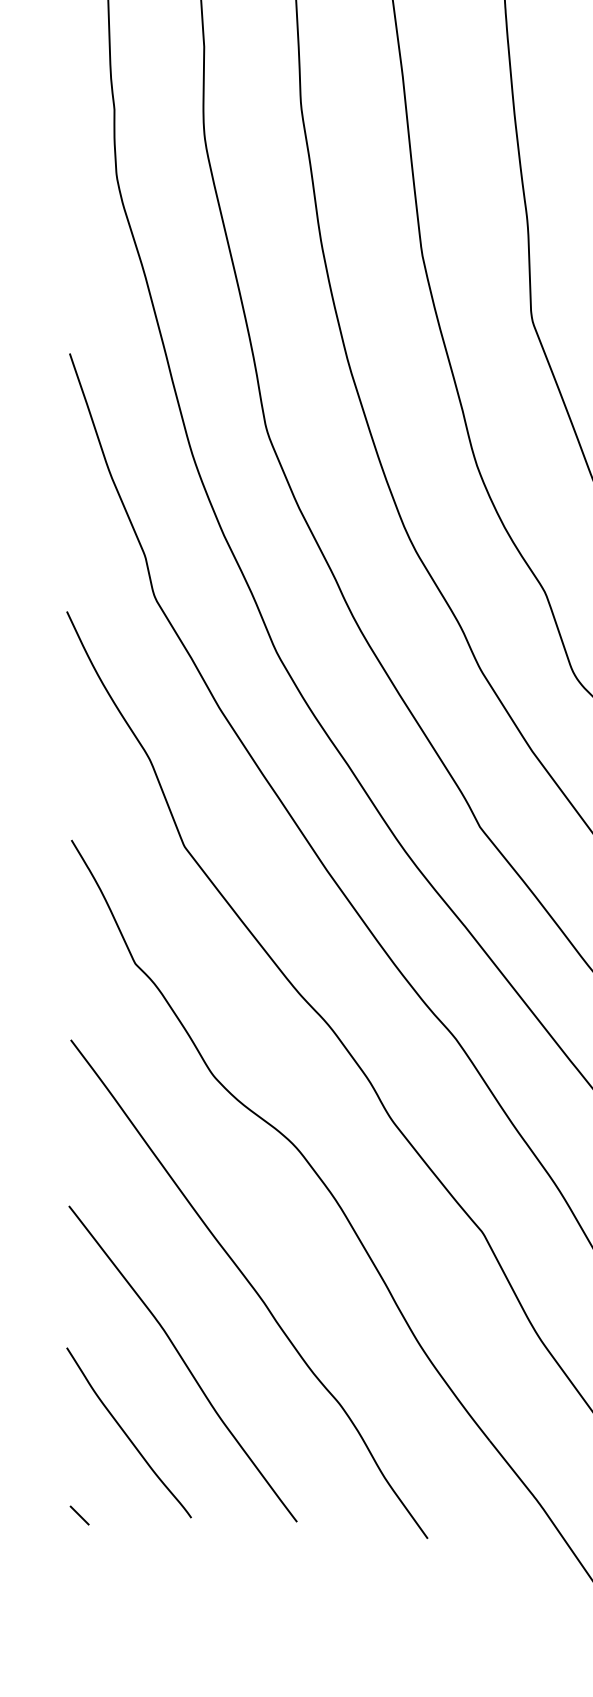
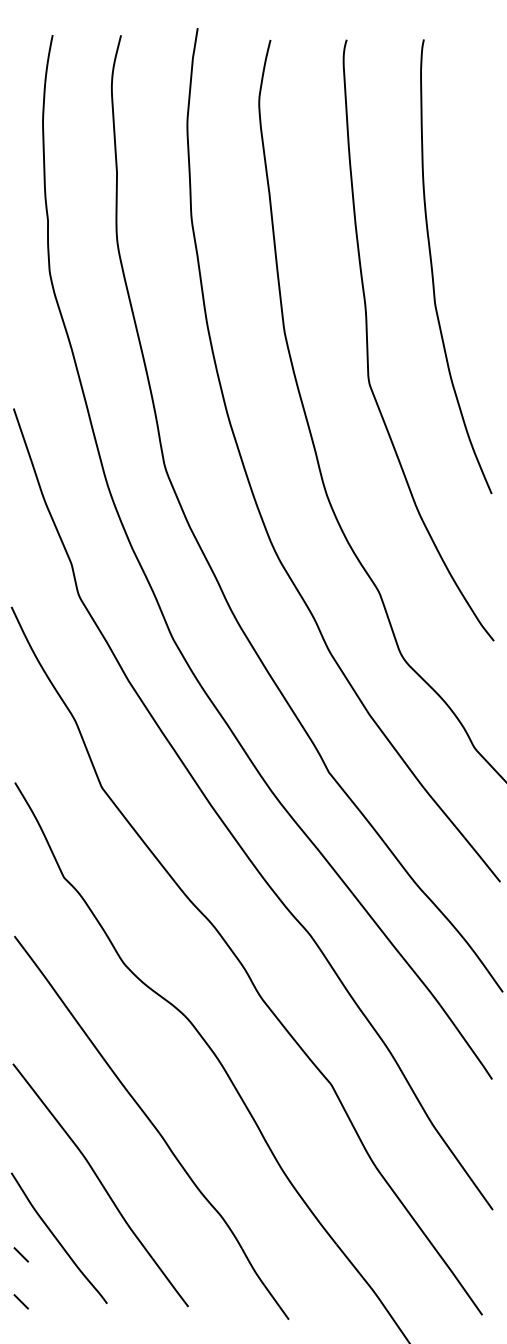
line: (79, 1453) -> (21, 1254), added

